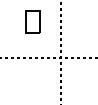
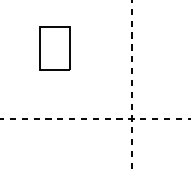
part: (32, 21) -> (53, 47), moved

